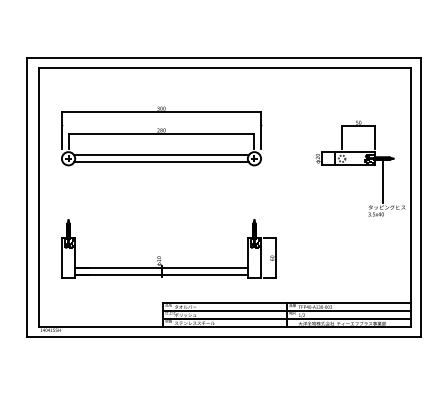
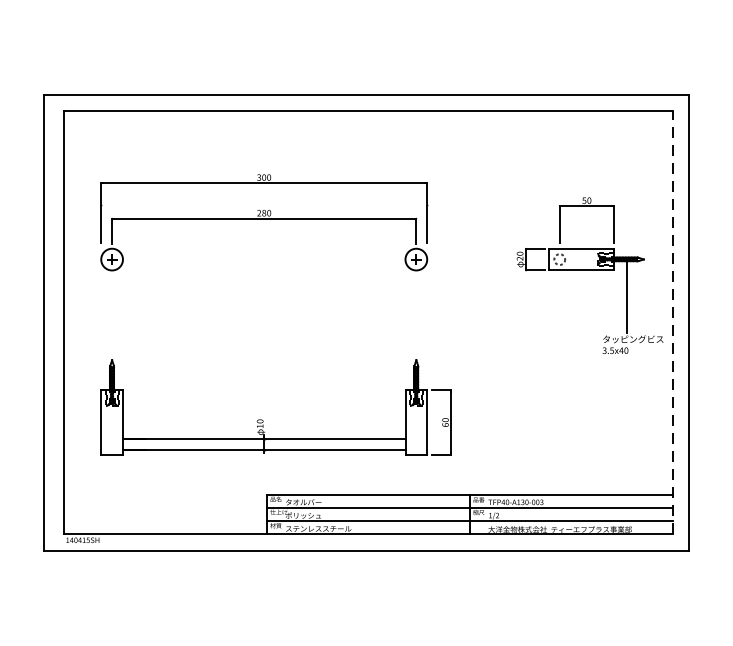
line: (161, 155) -> (264, 254), removed
line: (161, 162) -> (264, 265), removed
line: (411, 196) -> (673, 321), solid -> dashed

